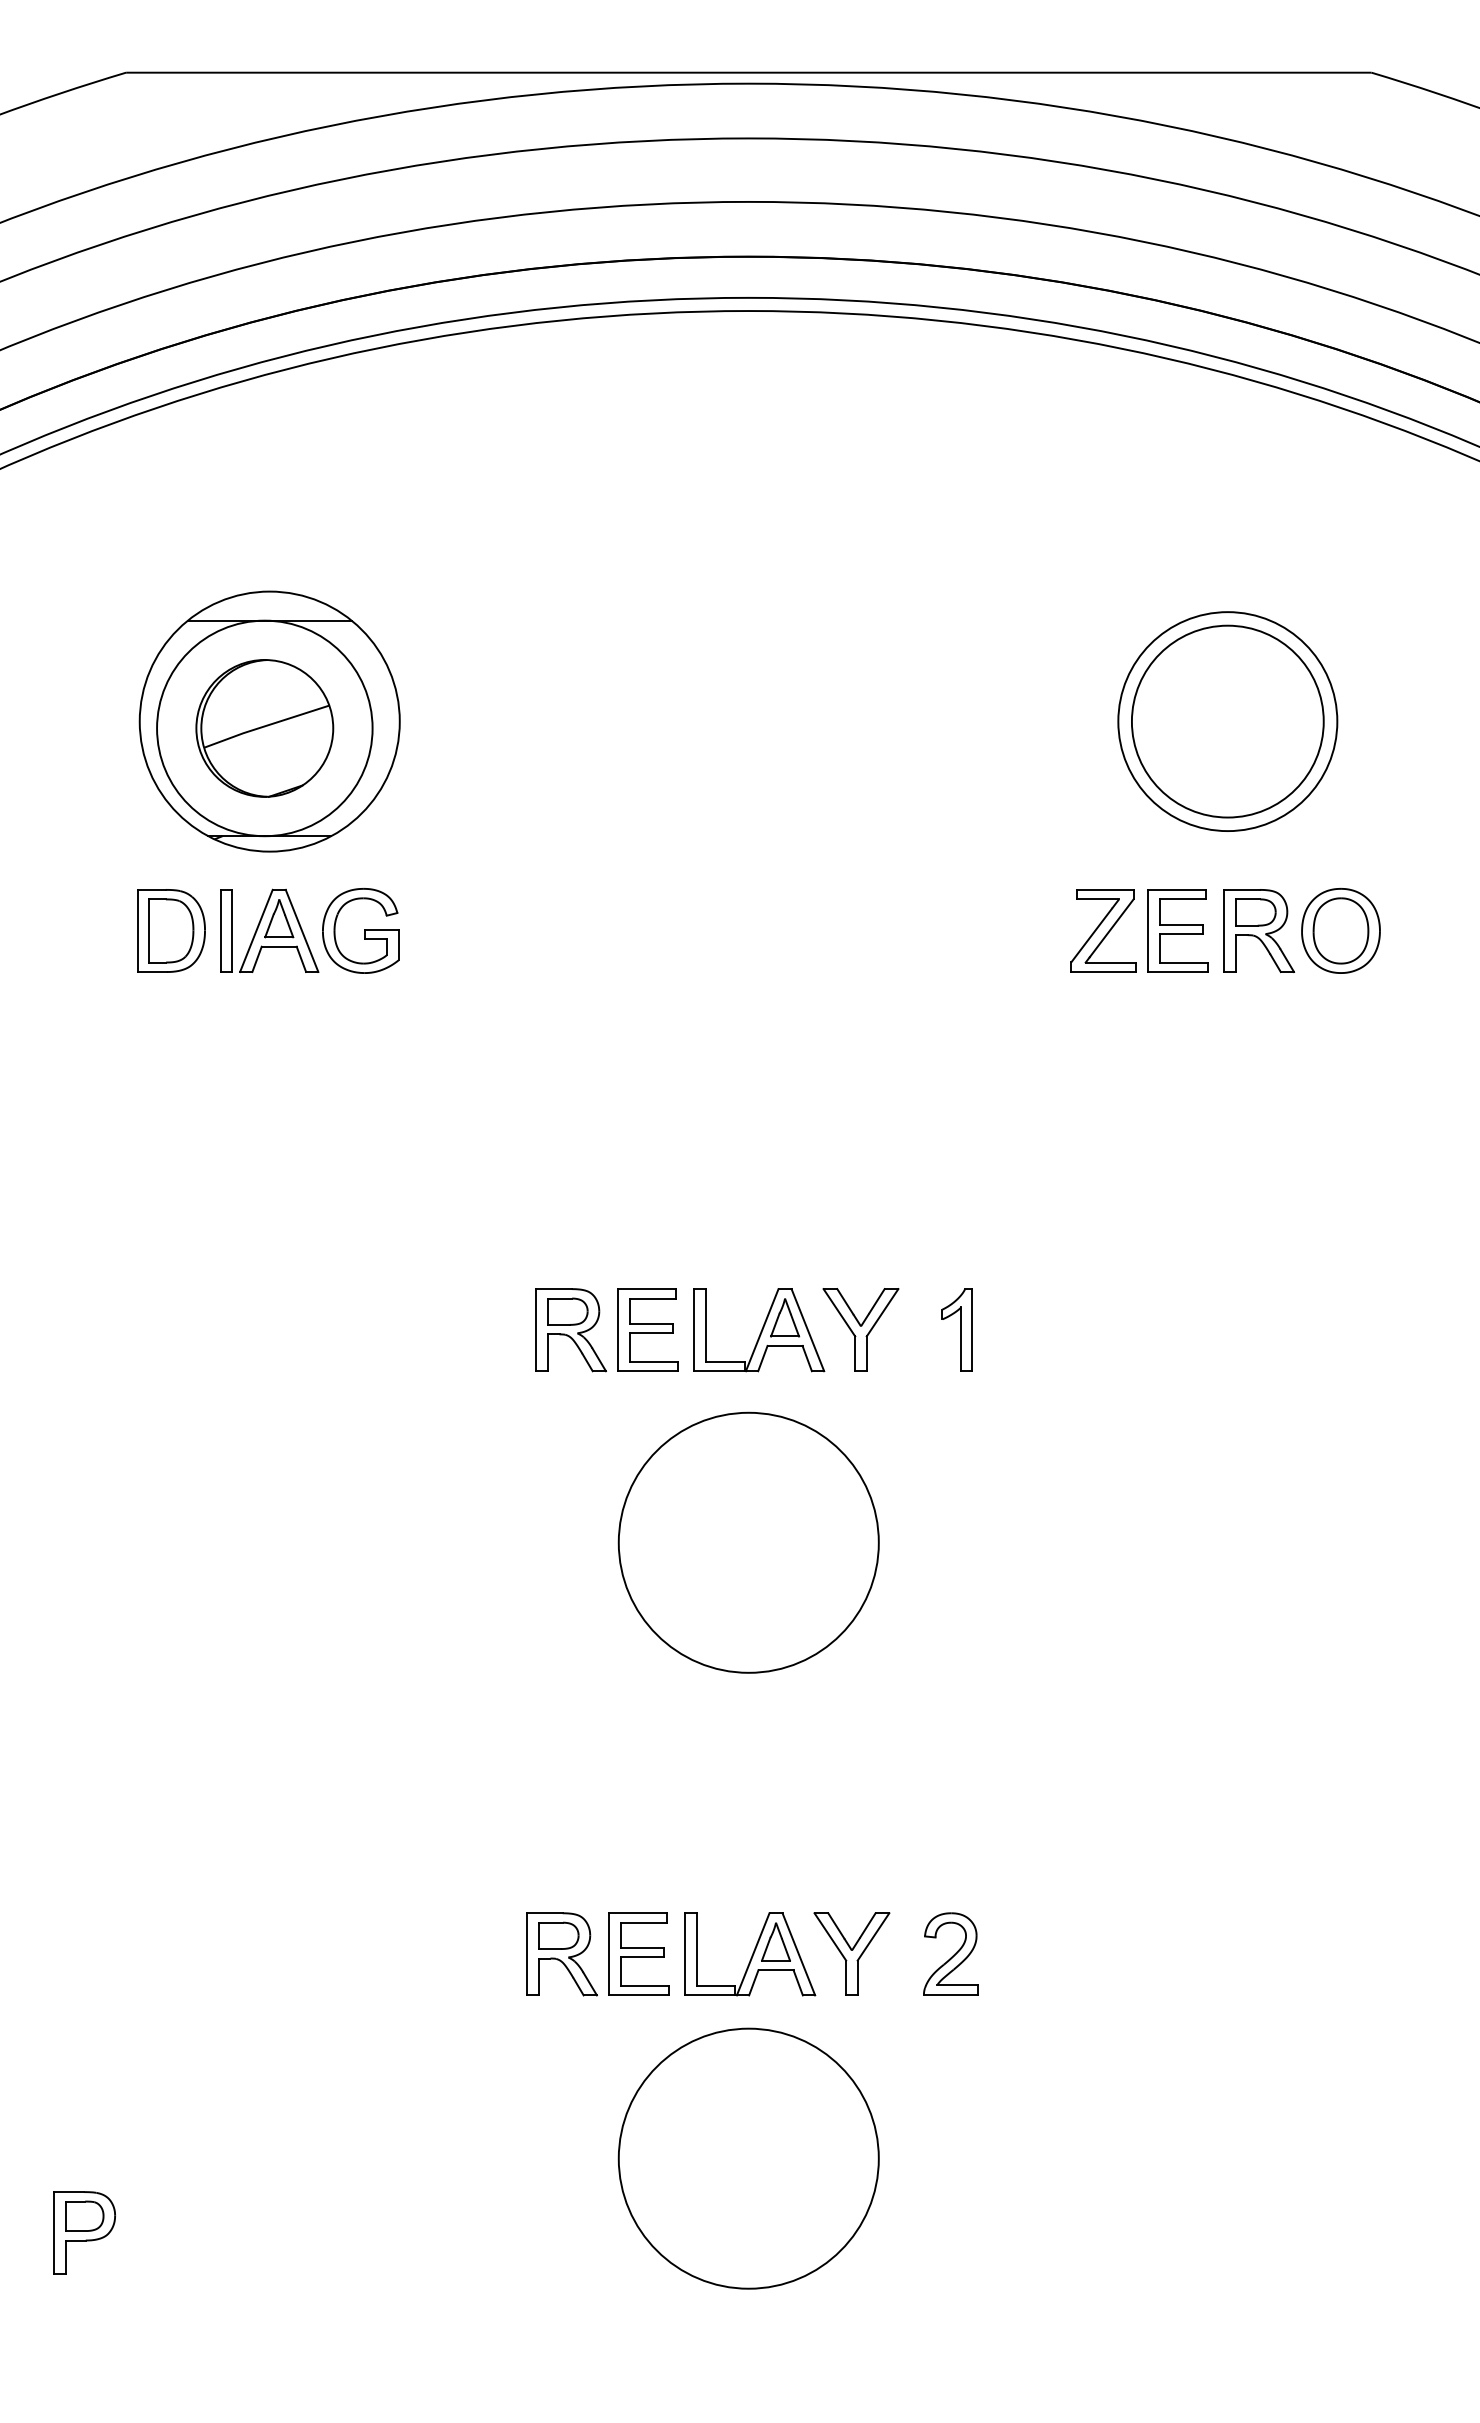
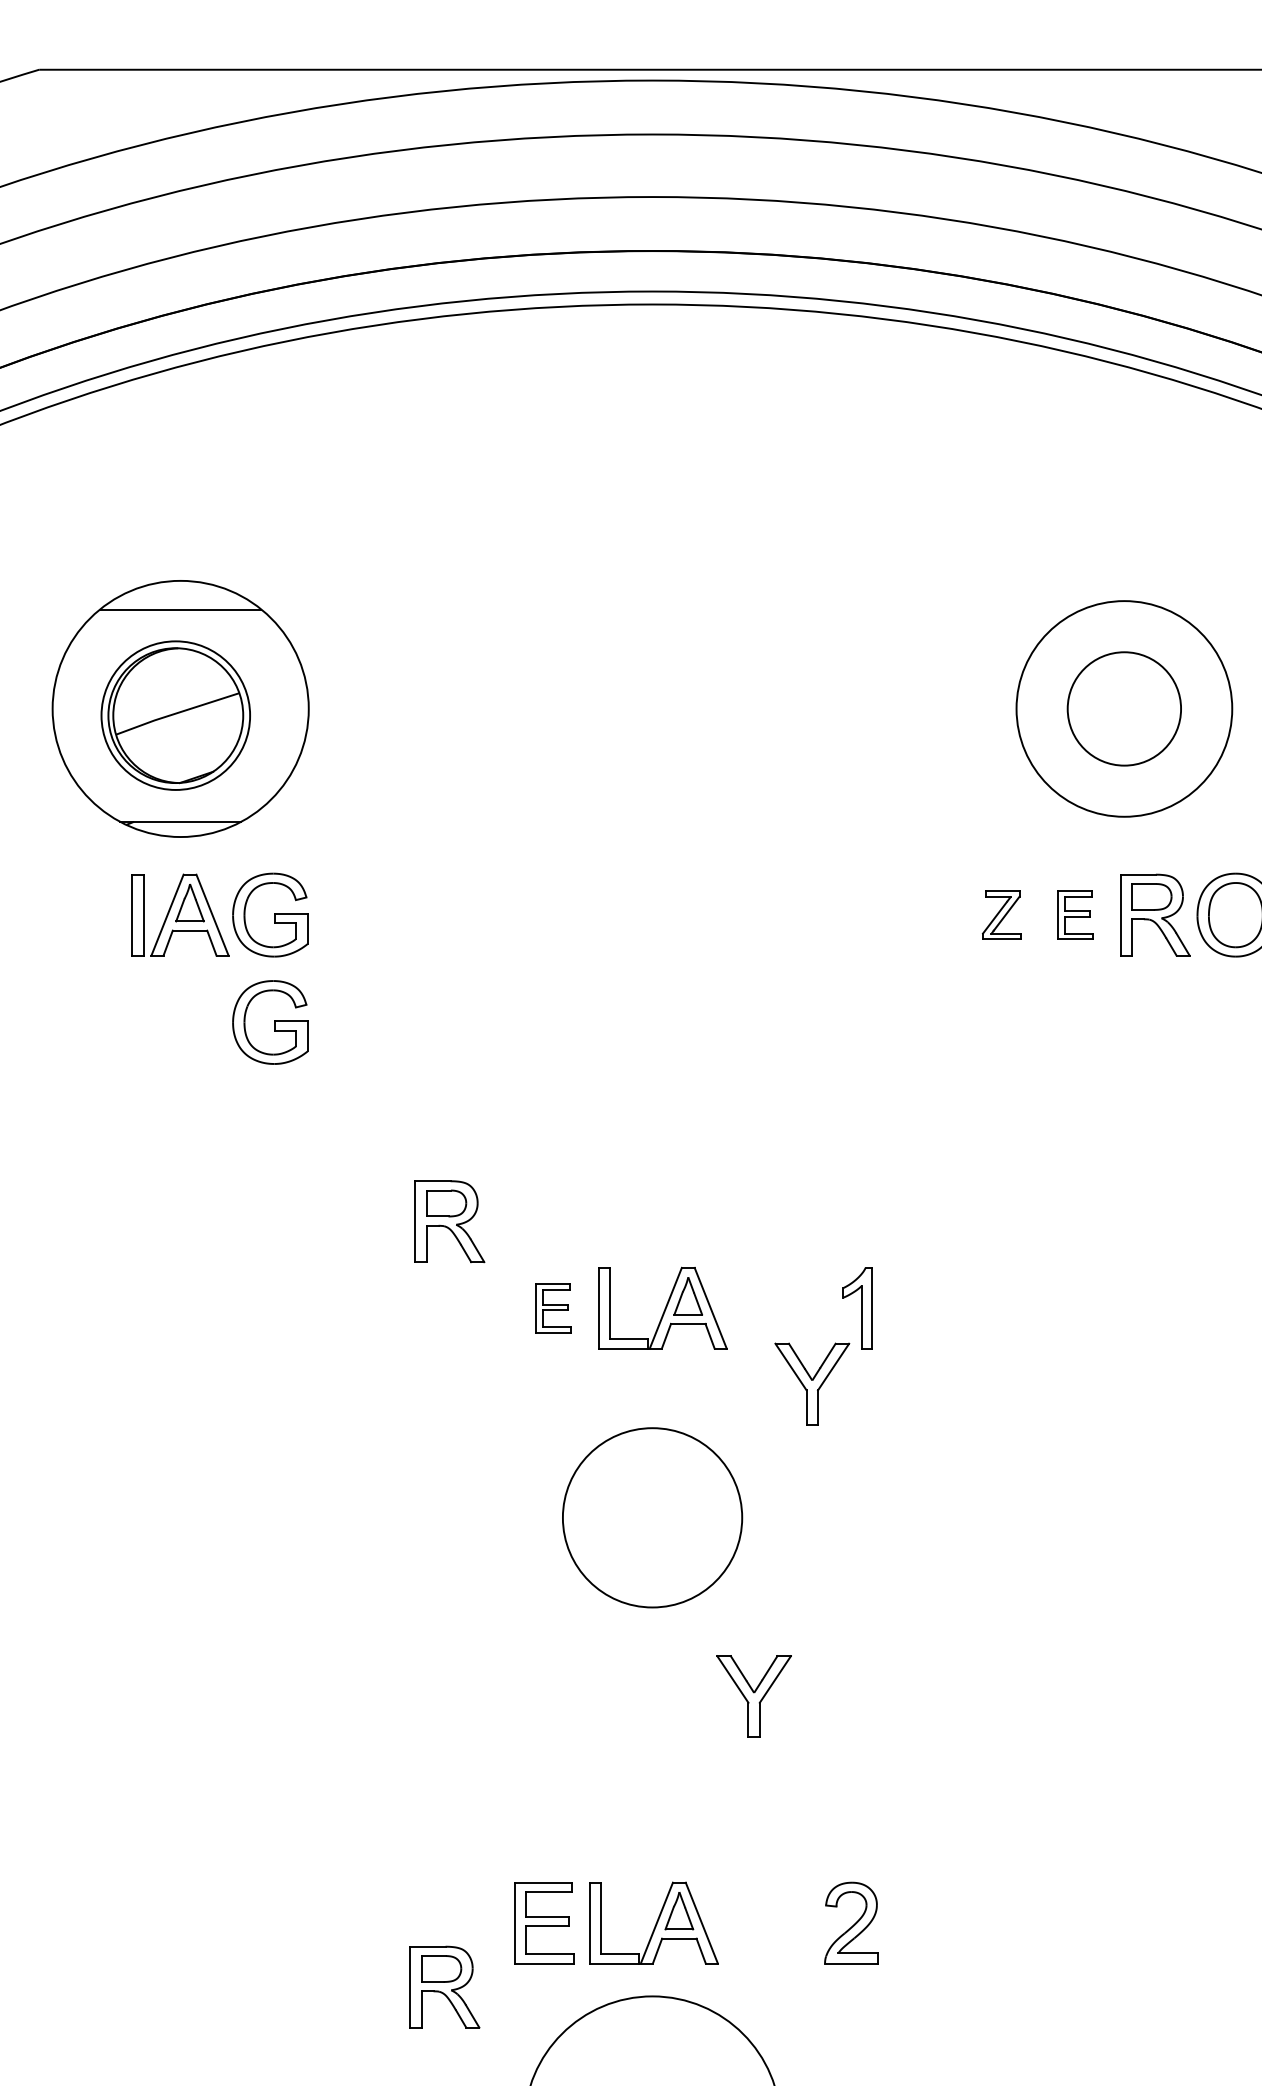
circle: (1227, 721) -> (1124, 708), size x0.6
circle: (264, 728) -> (175, 715), size x0.7
part: (171, 930) -> (83, 914), removed
part: (1103, 930) -> (1001, 914), size x0.6
part: (1177, 930) -> (1074, 914), size x0.6
part: (360, 1039) -> (270, 1022), added
part: (647, 1329) -> (552, 1307), size x0.6
part: (860, 1329) -> (811, 1383), moved
part: (570, 1330) -> (449, 1222), moved
circle: (748, 1542) -> (652, 1517), size x0.7
part: (851, 1953) -> (753, 1695), moved
part: (561, 1954) -> (444, 1987), moved

